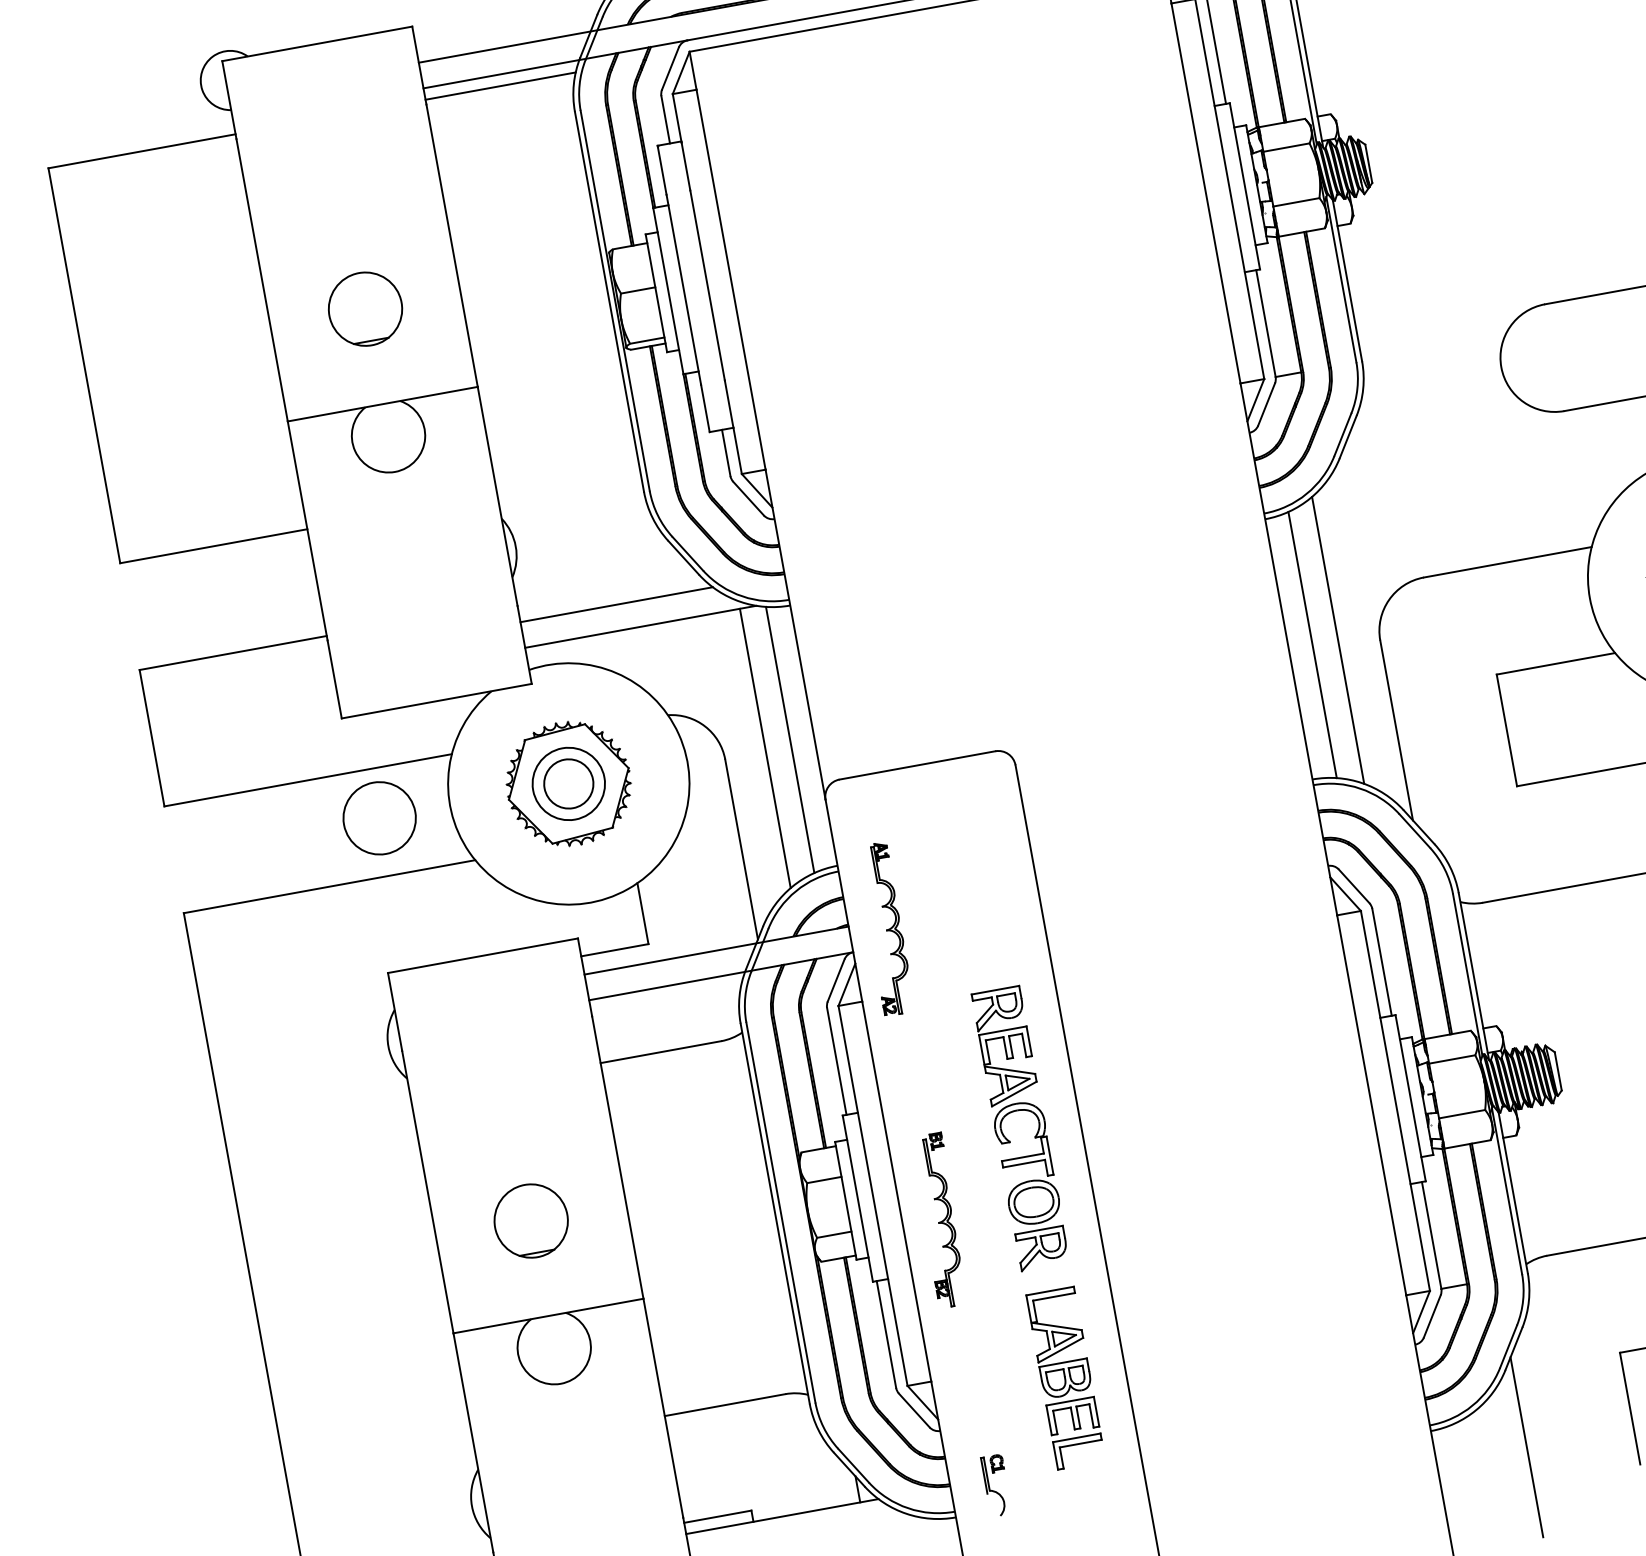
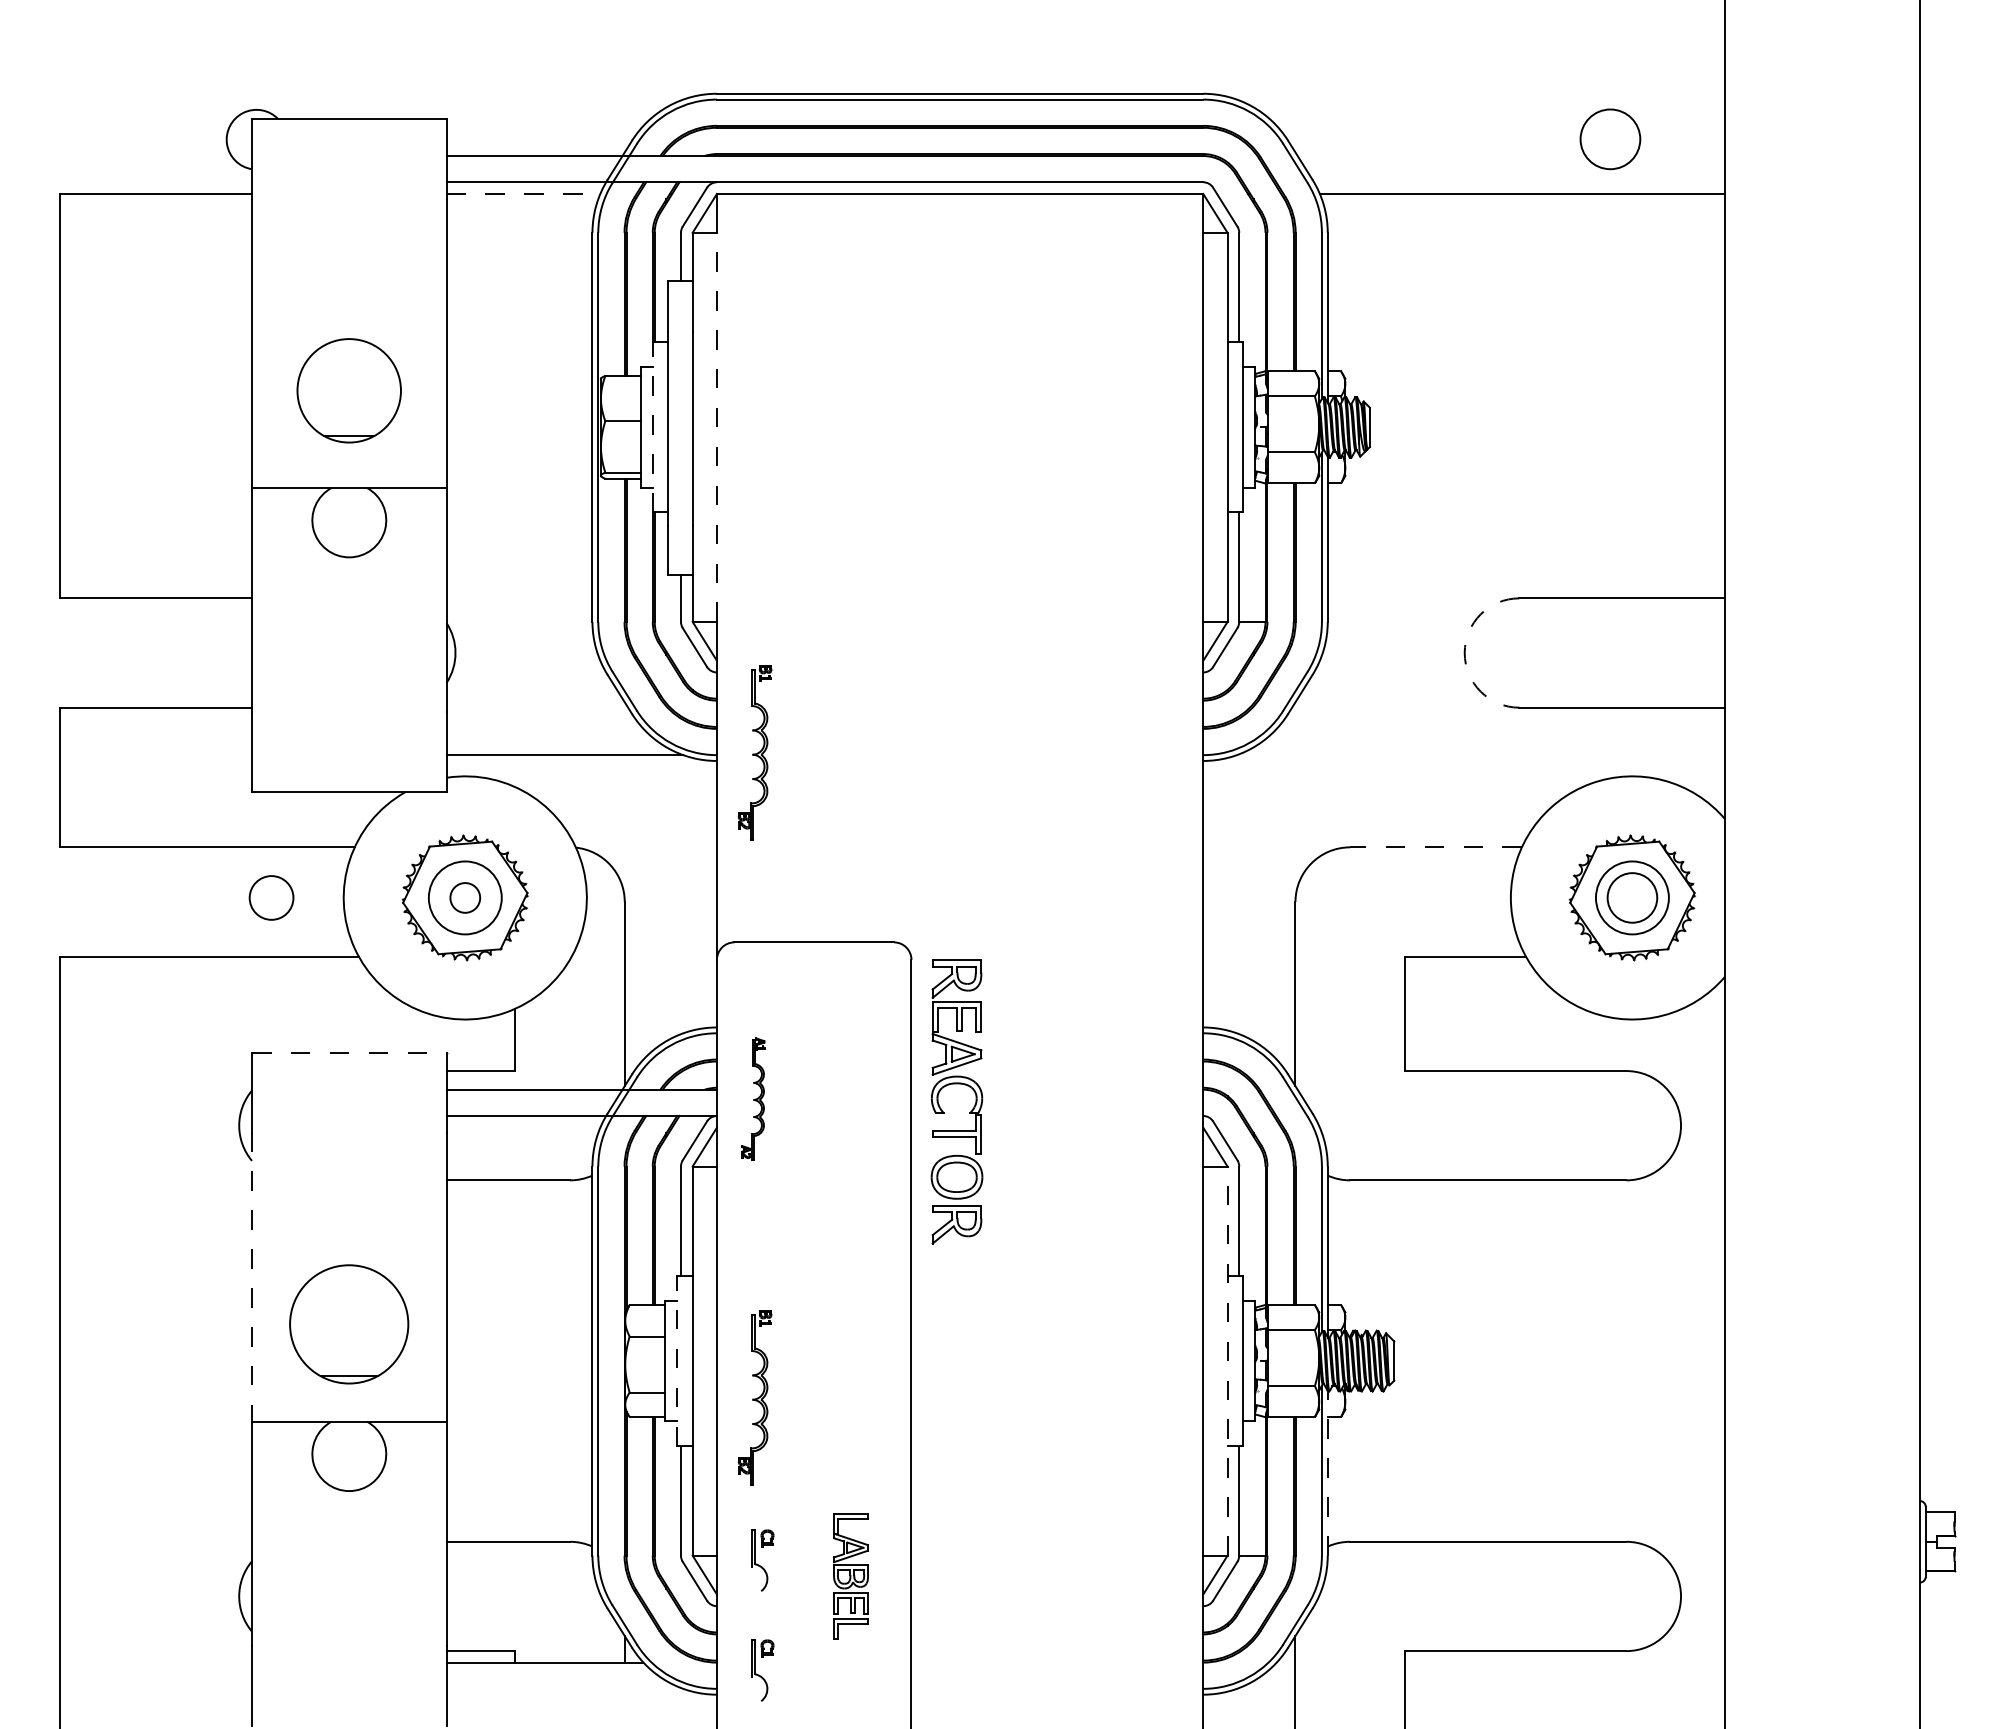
line: (500, 85) -> (523, 193), solid -> dashed
line: (730, 279) -> (716, 427), solid -> dashed
line: (667, 290) -> (652, 426), solid -> dashed
part: (365, 308) -> (349, 390), size x1.4
arc: (1501, 367) -> (1464, 653), solid -> dashed
line: (1508, 562) -> (1436, 847), solid -> dashed
part: (825, 590) -> (754, 752), added
line: (616, 604) -> (544, 728), removed
line: (1337, 640) -> (1253, 894), removed
line: (1312, 644) -> (1227, 893), removed
line: (789, 739) -> (692, 893), removed
line: (765, 748) -> (666, 898), removed
circle: (568, 783) -> (465, 897), size x0.6
circle: (379, 817) -> (271, 897), size x0.6
part: (885, 928) -> (753, 1098), size x0.7
line: (483, 955) -> (349, 1052), solid -> dashed
line: (1395, 1101) -> (1227, 1361), solid -> dashed
part: (1010, 1141) -> (944, 1112), moved
line: (428, 1192) -> (252, 1277), solid -> dashed
line: (1512, 1192) -> (1327, 1472), solid -> dashed
line: (858, 1198) -> (677, 1360), solid -> dashed
part: (531, 1221) -> (349, 1324), size x1.6
part: (976, 1378) -> (762, 1560), added
part: (1065, 1378) -> (850, 1576), size x0.7

